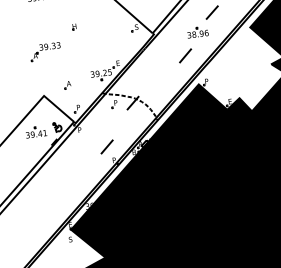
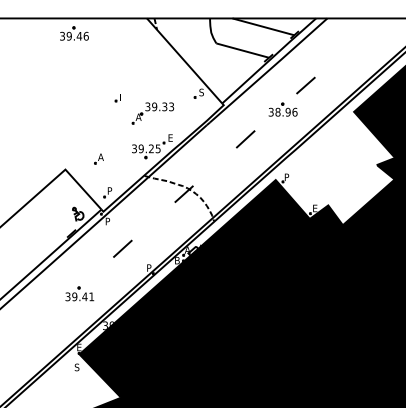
part: (74, 27) -> (117, 98), moved
part: (45, 51) -> (152, 113), moved
line: (185, 55) -> (245, 139), moved
part: (114, 104) -> (158, 192), removed
part: (35, 131) -> (79, 293), moved
line: (106, 146) -> (122, 248), moved

